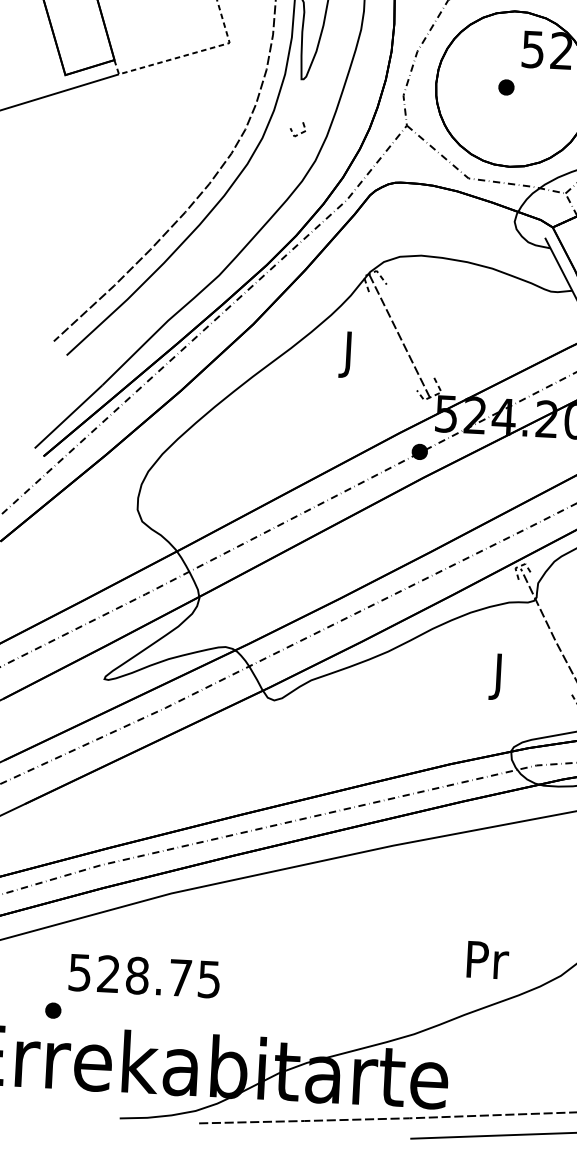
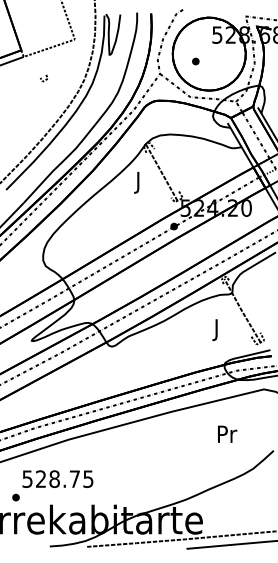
part: (505, 87) -> (195, 61), moved
line: (292, 129) -> (41, 78), moved
text: (487, 958) -> (227, 433), moved

